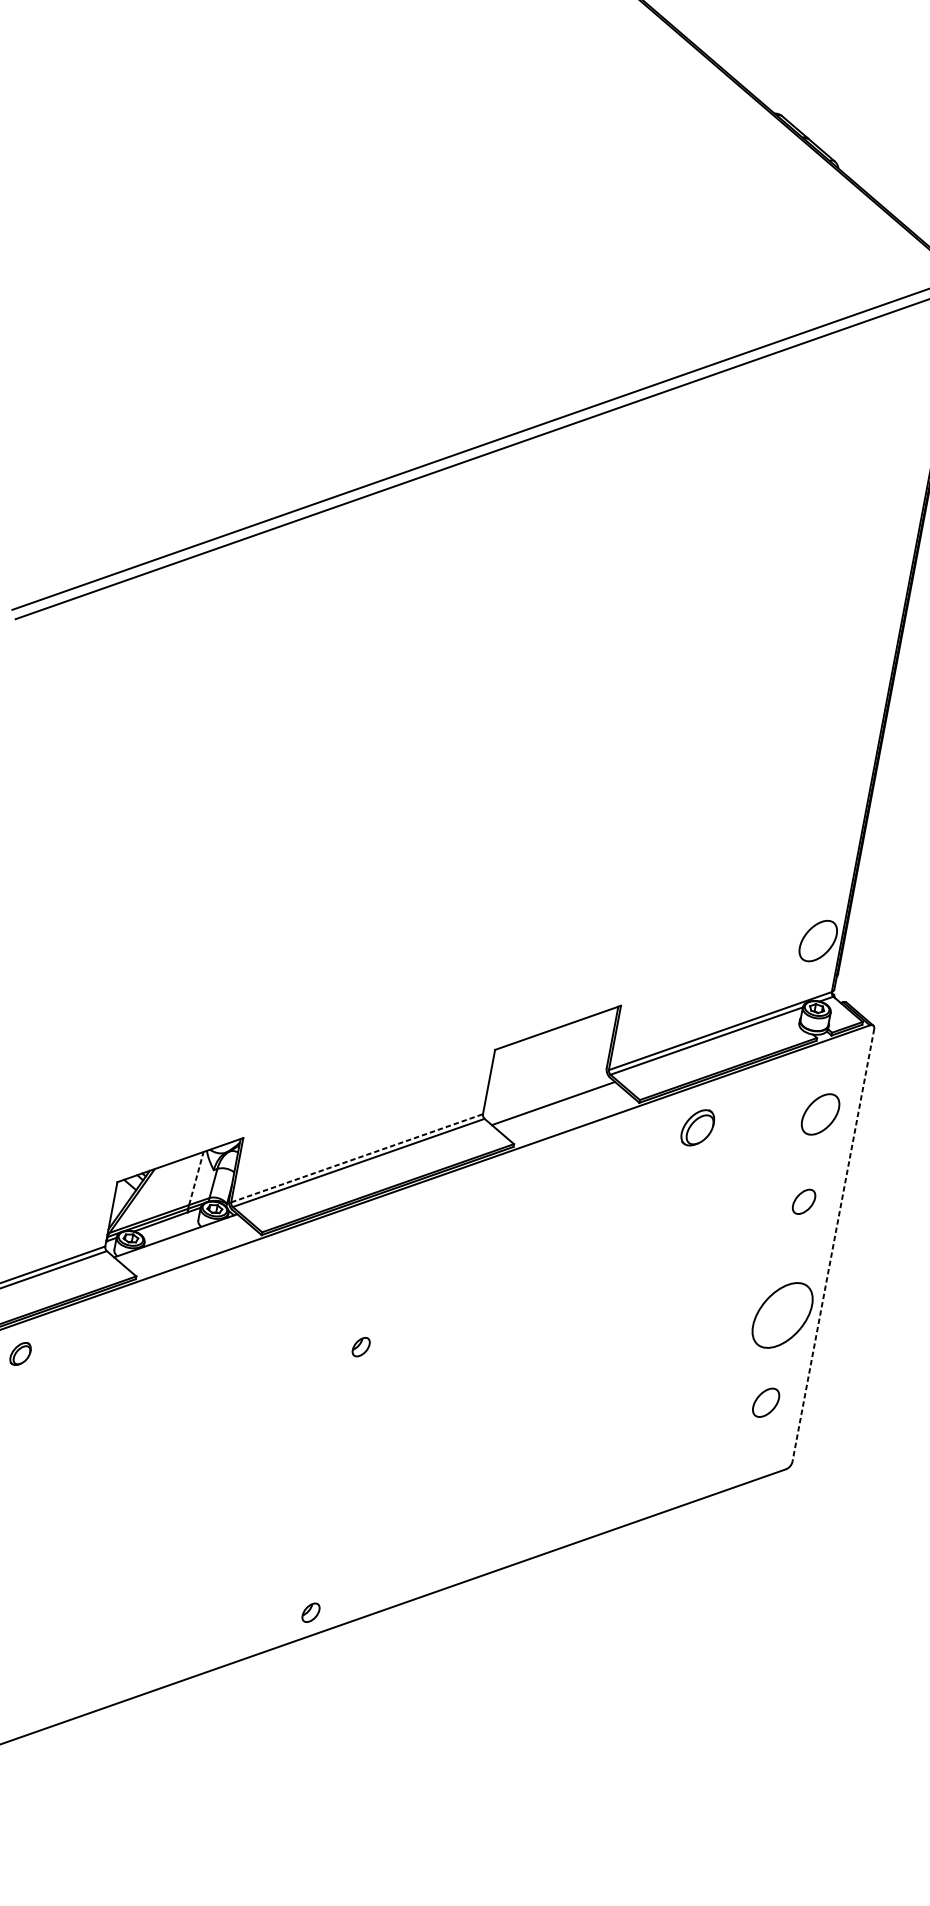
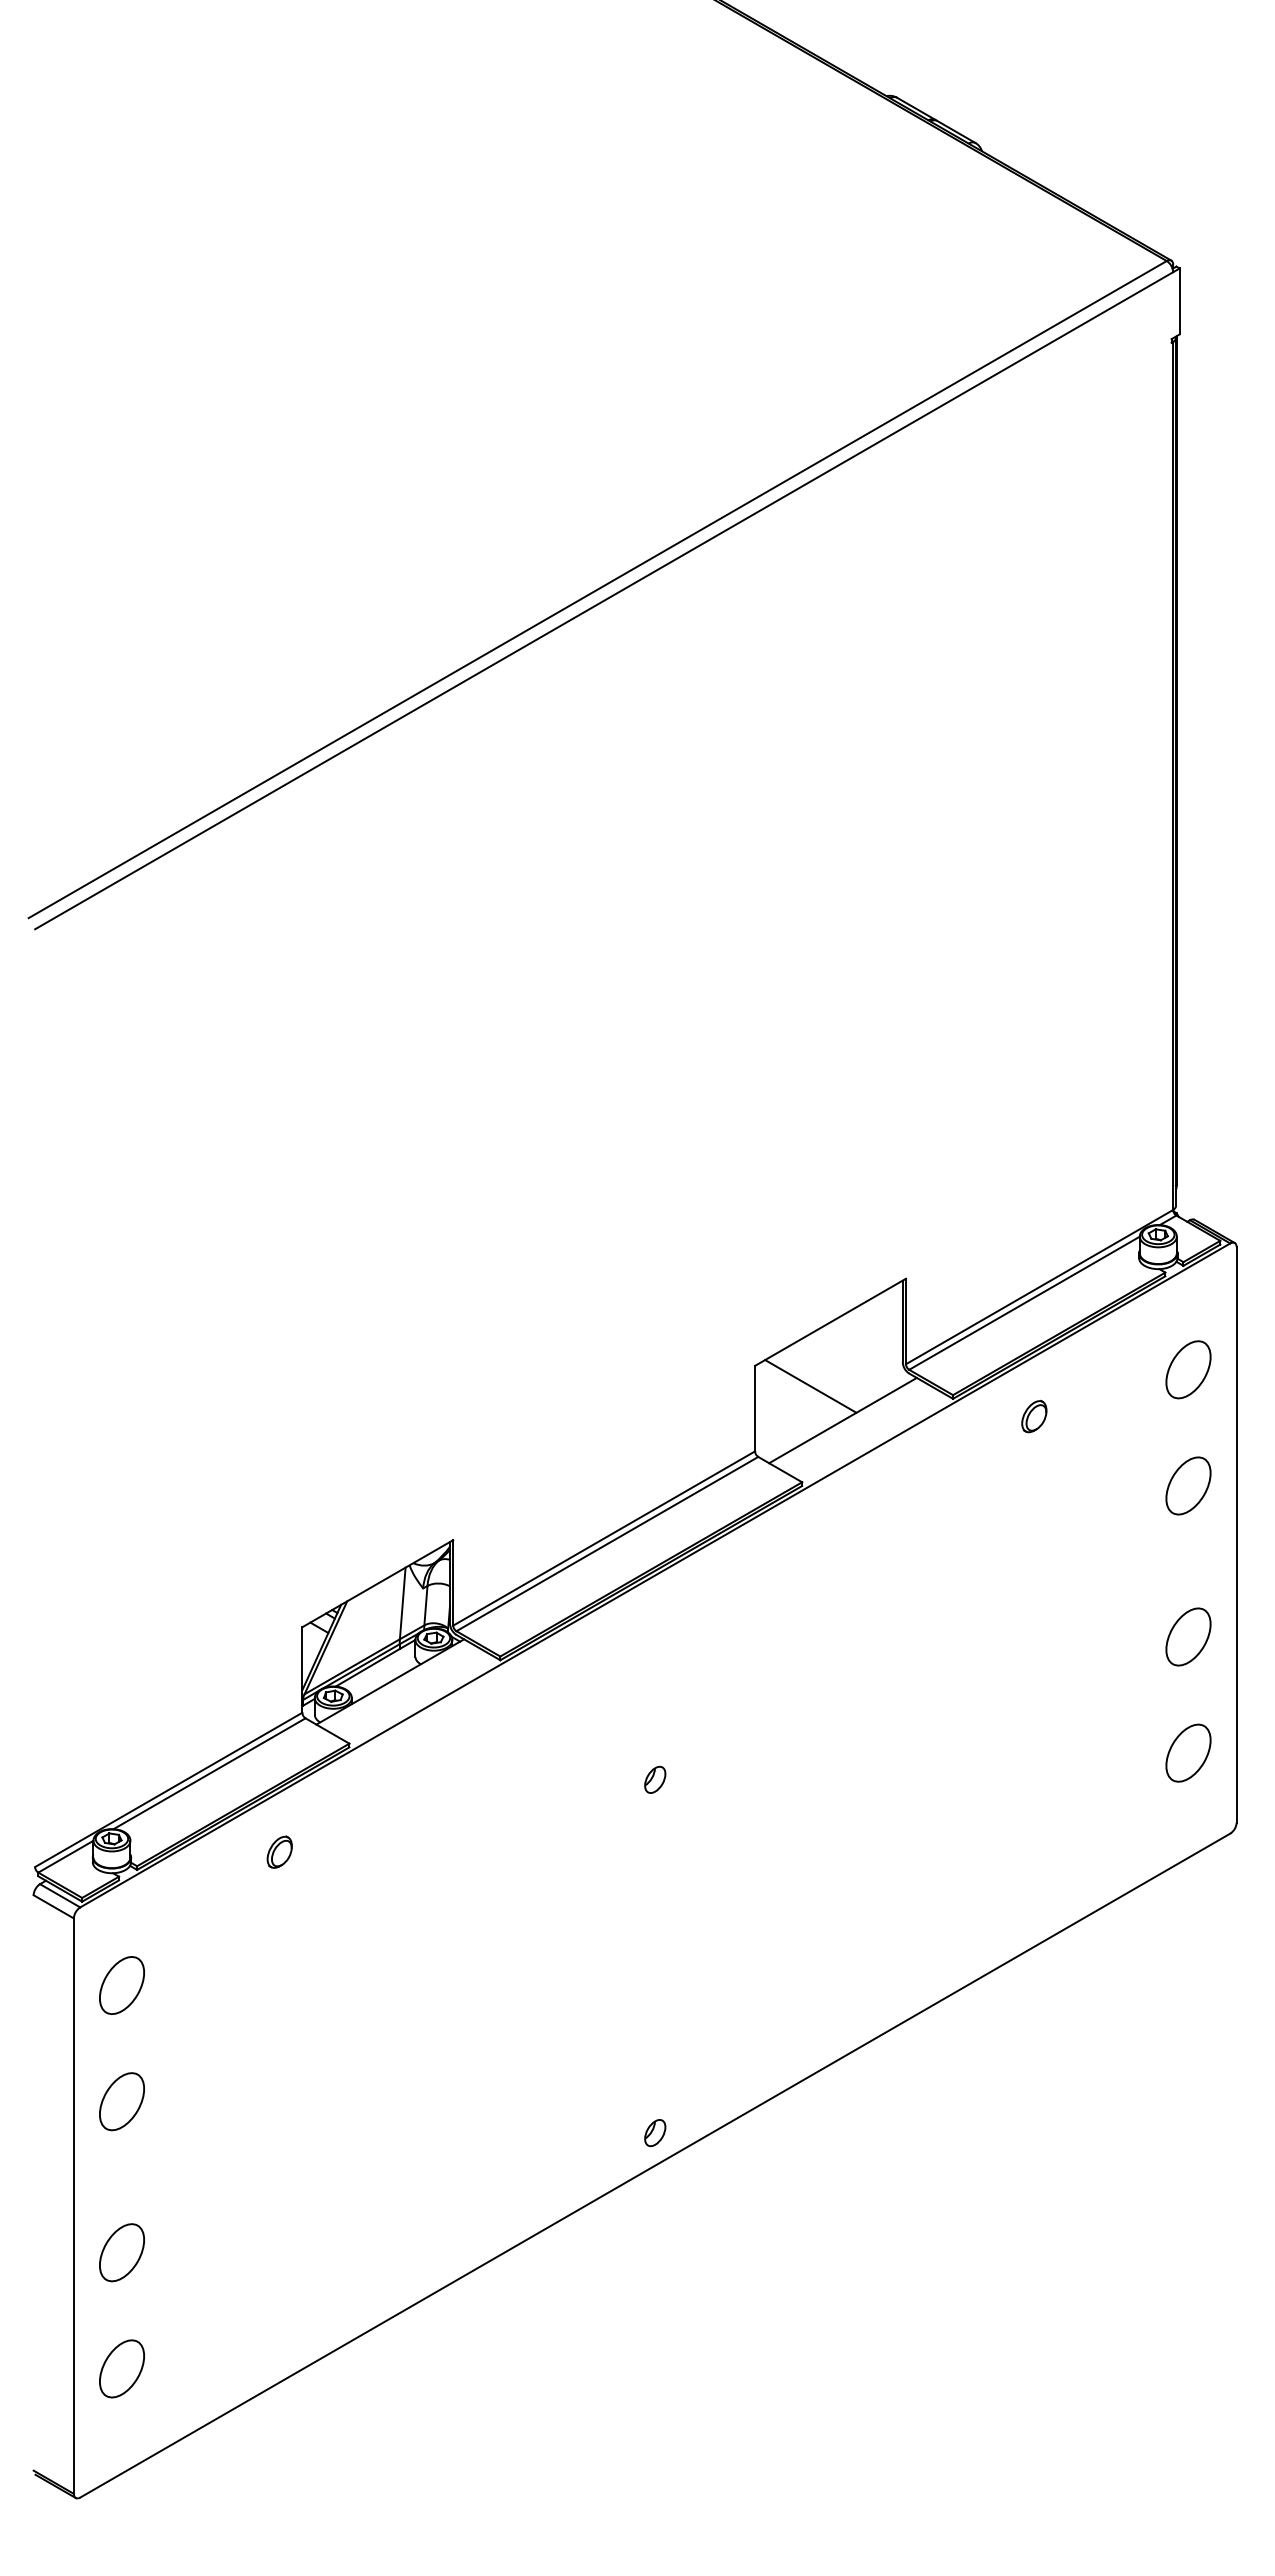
part: (818, 940) -> (1143, 1147), removed
line: (533, 1073) -> (810, 1386), added
part: (698, 1127) -> (1034, 1416), size x0.62
line: (357, 1158) -> (604, 1538), dashed -> solid
line: (196, 1178) -> (402, 1603), dashed -> solid
part: (804, 1201) -> (1188, 1485), size x1.67
line: (833, 1245) -> (1236, 1534), dashed -> solid
part: (782, 1315) -> (1188, 1636), size x0.62
part: (20, 1353) -> (279, 1851), moved
part: (766, 1402) -> (1188, 1752), size x1.43

